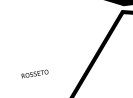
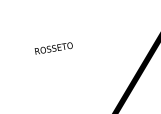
text: (34, 73) -> (53, 47), moved

